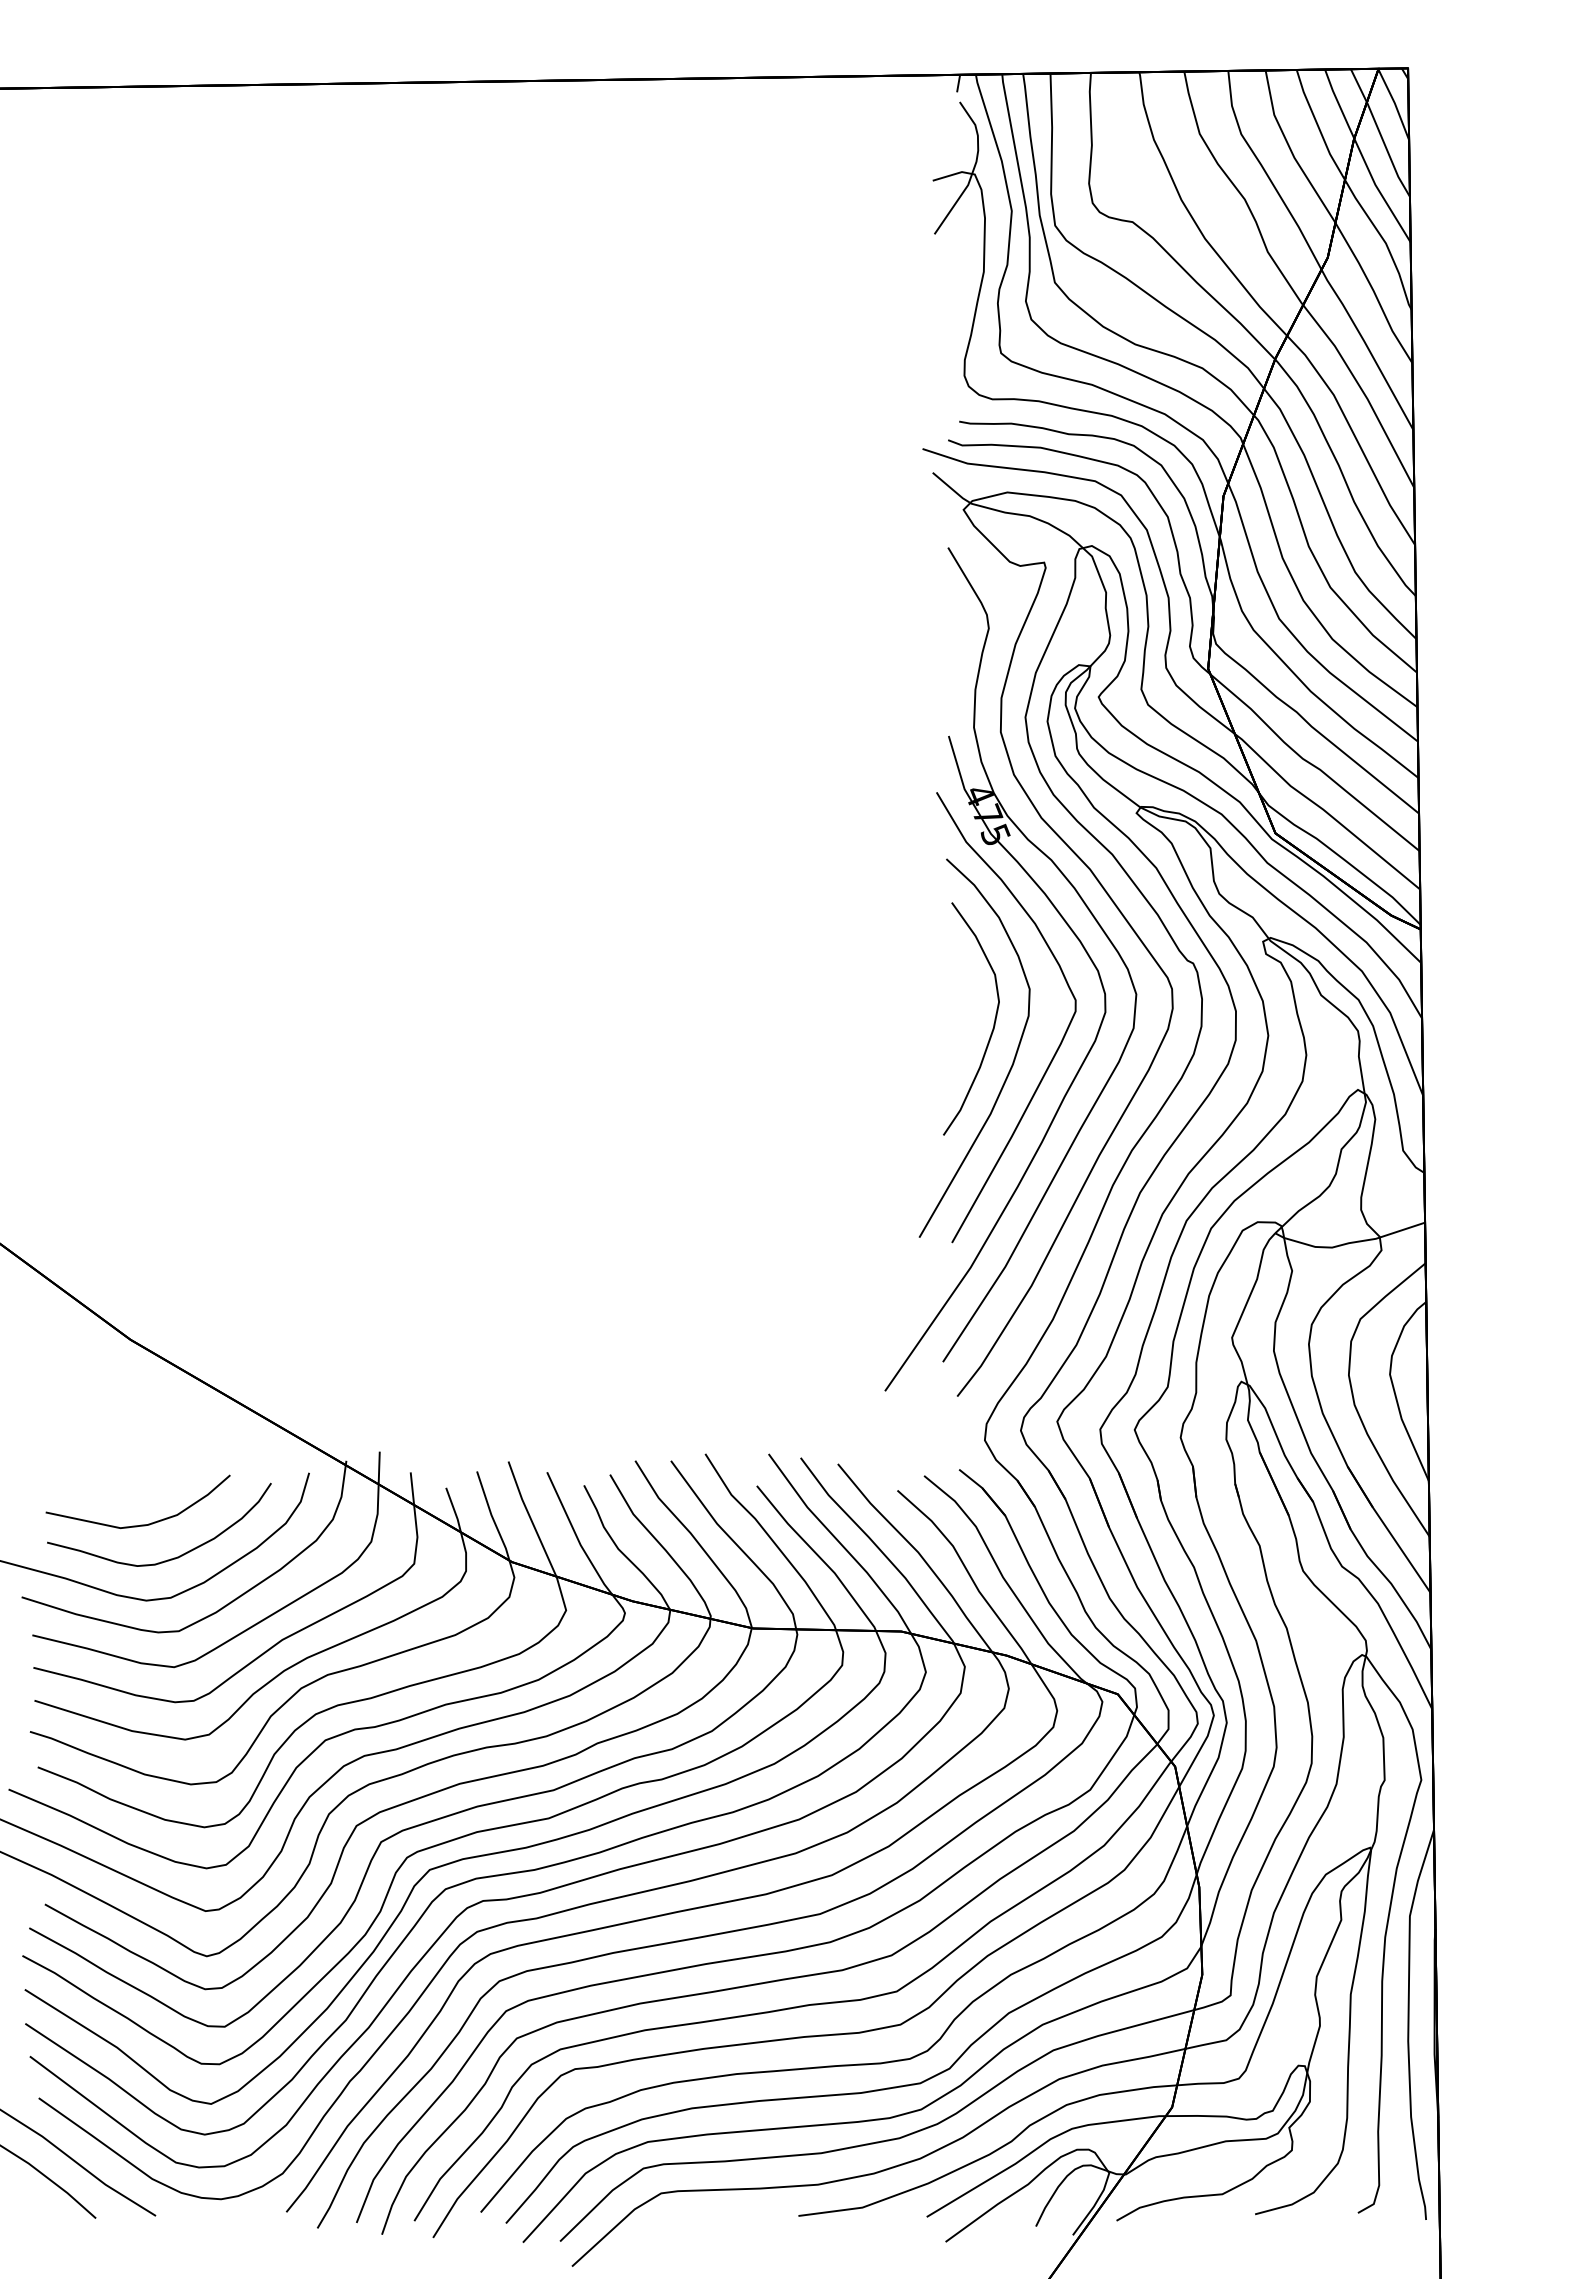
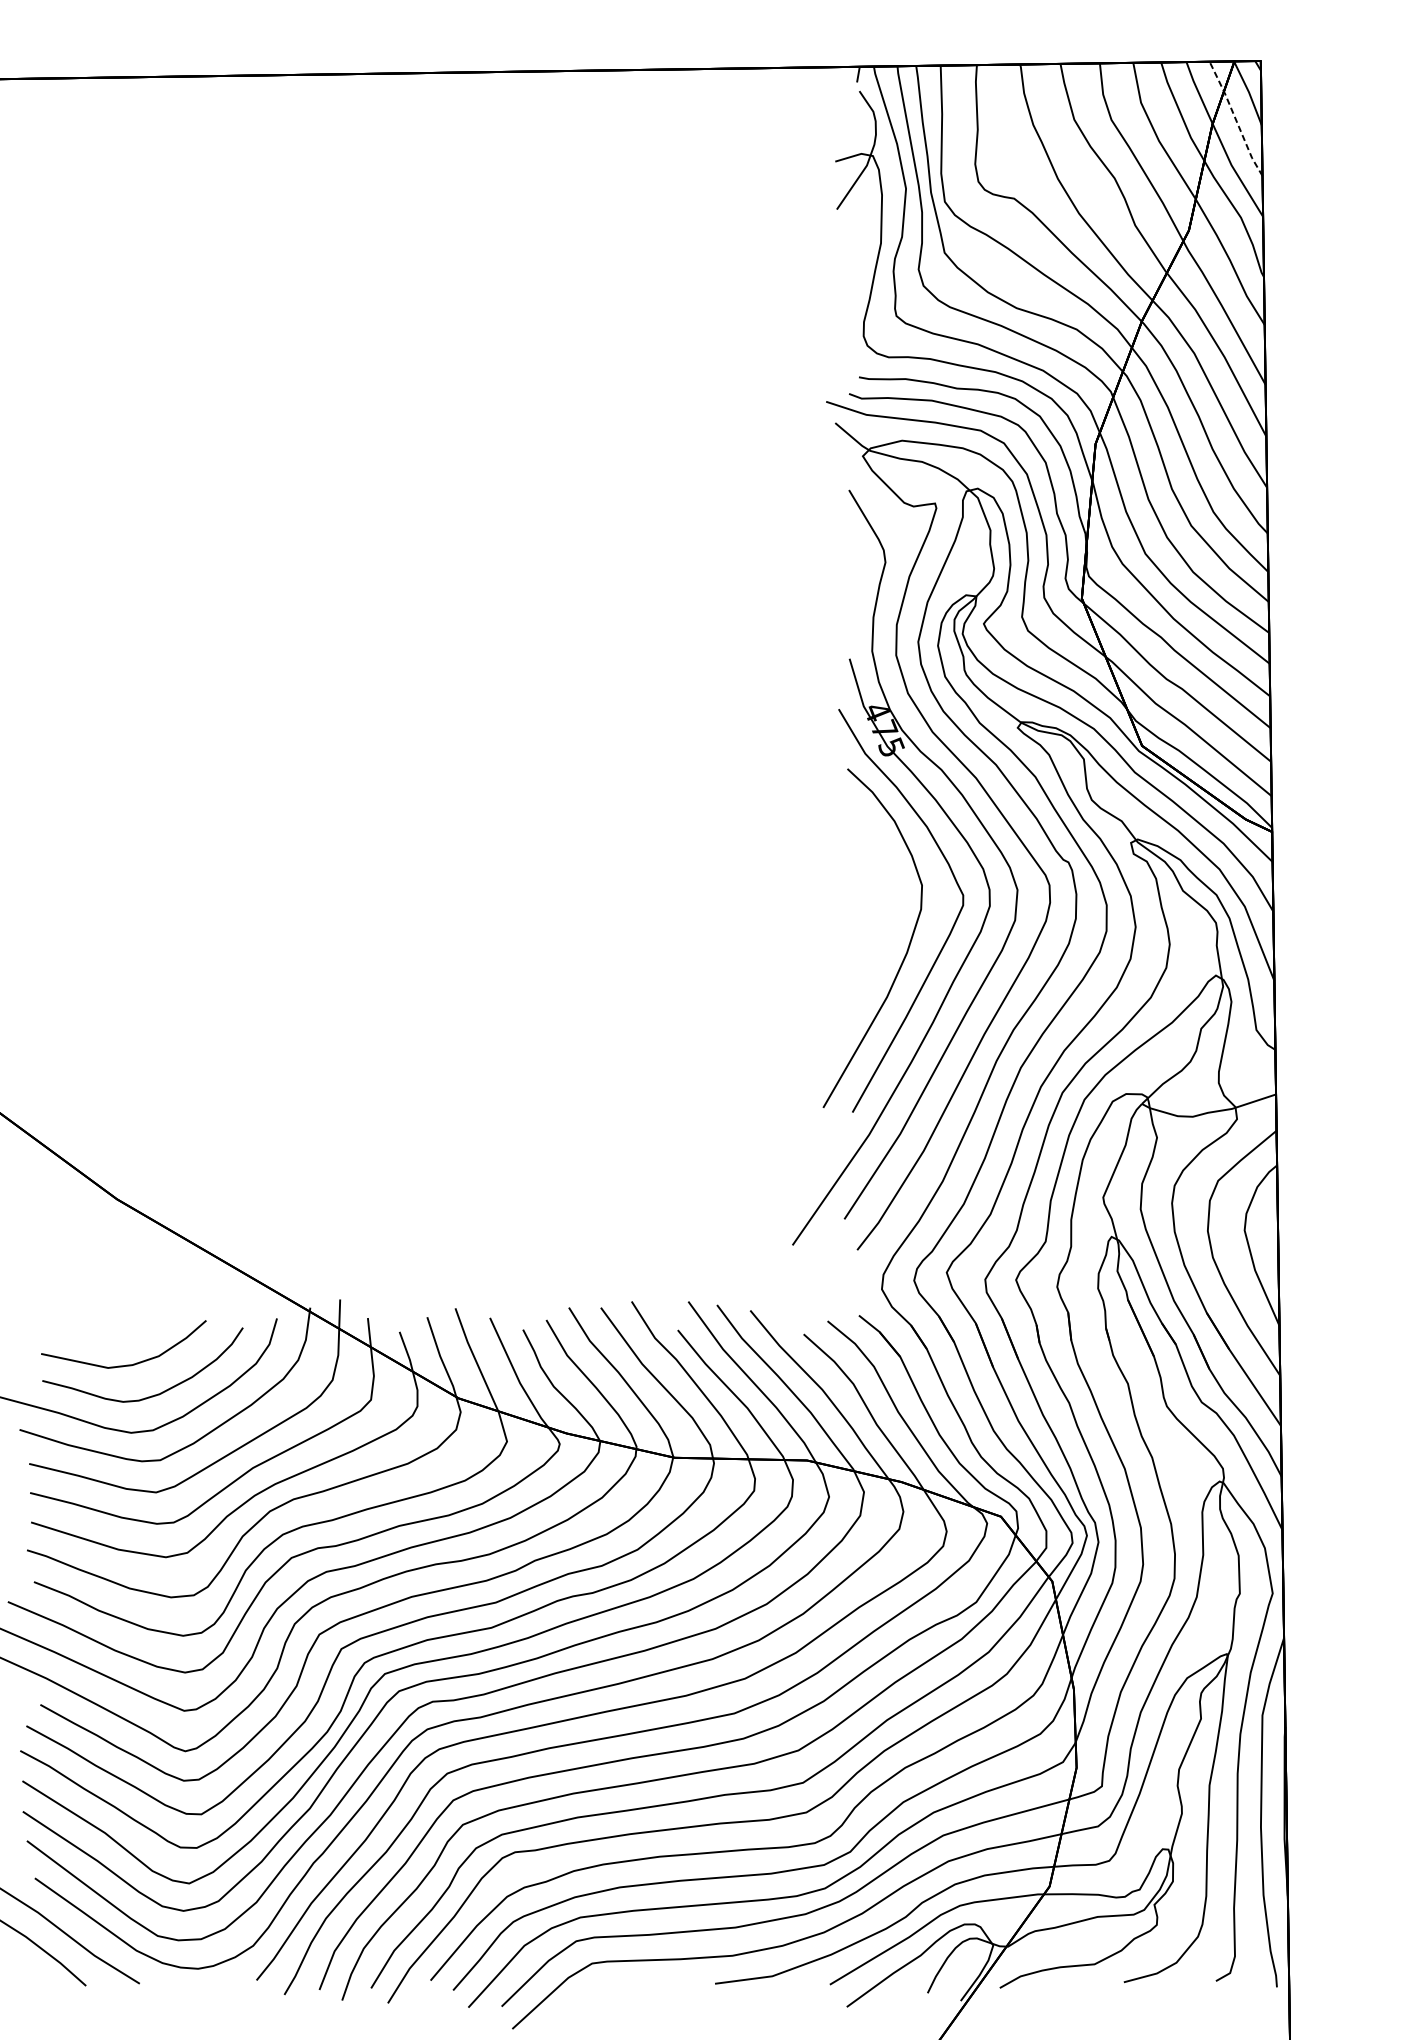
line: (1379, 133) -> (1235, 119), solid -> dashed
curve: (993, 1023) -> (889, 916), removed

